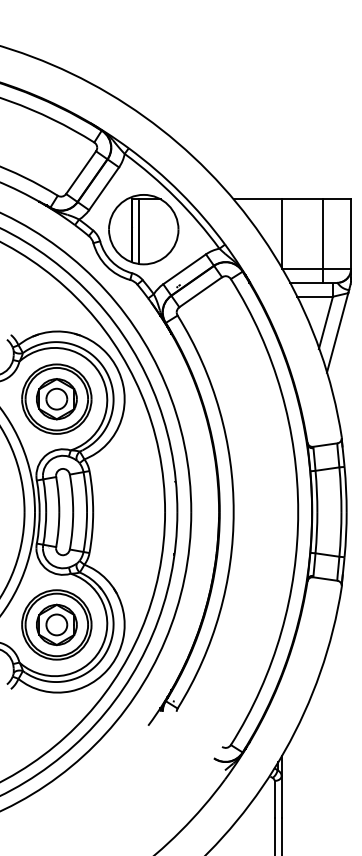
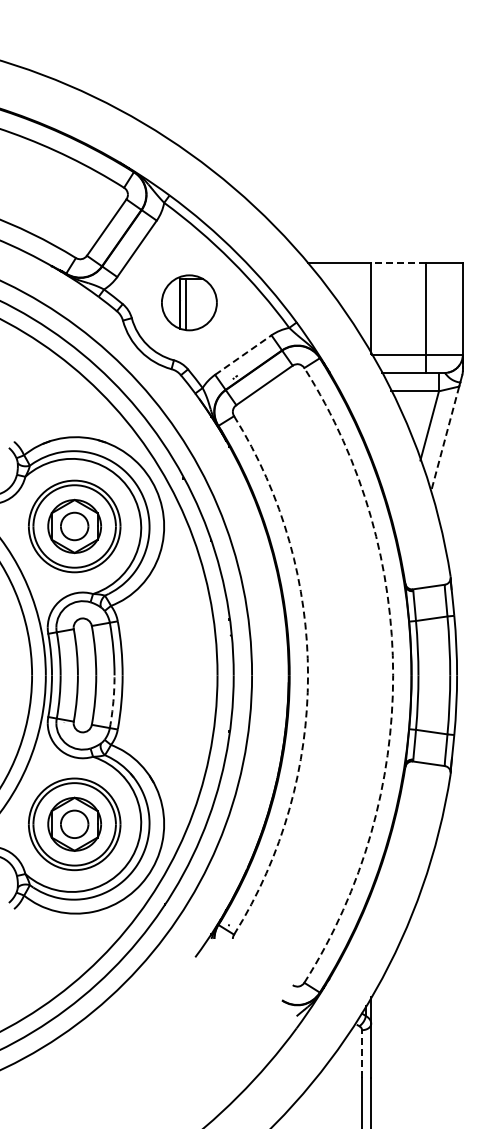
line: (302, 199) -> (398, 262), solid -> dashed
part: (143, 229) -> (189, 302), size x0.6
line: (184, 268) -> (243, 354), solid -> dashed
line: (337, 333) -> (445, 439), solid -> dashed
arc: (234, 512) -> (308, 675), solid -> dashed
arc: (298, 512) -> (393, 675), solid -> dashed
arc: (86, 531) -> (113, 701), solid -> dashed
line: (274, 798) -> (362, 1053), solid -> dashed

